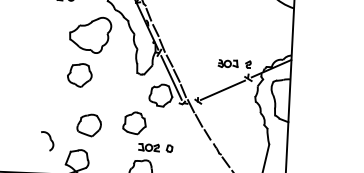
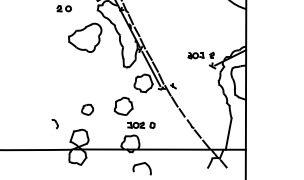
part: (80, 75) -> (78, 70), removed
line: (222, 89) -> (192, 76), removed
part: (89, 124) -> (87, 109), size x0.6
part: (46, 141) -> (54, 124), size x0.6

